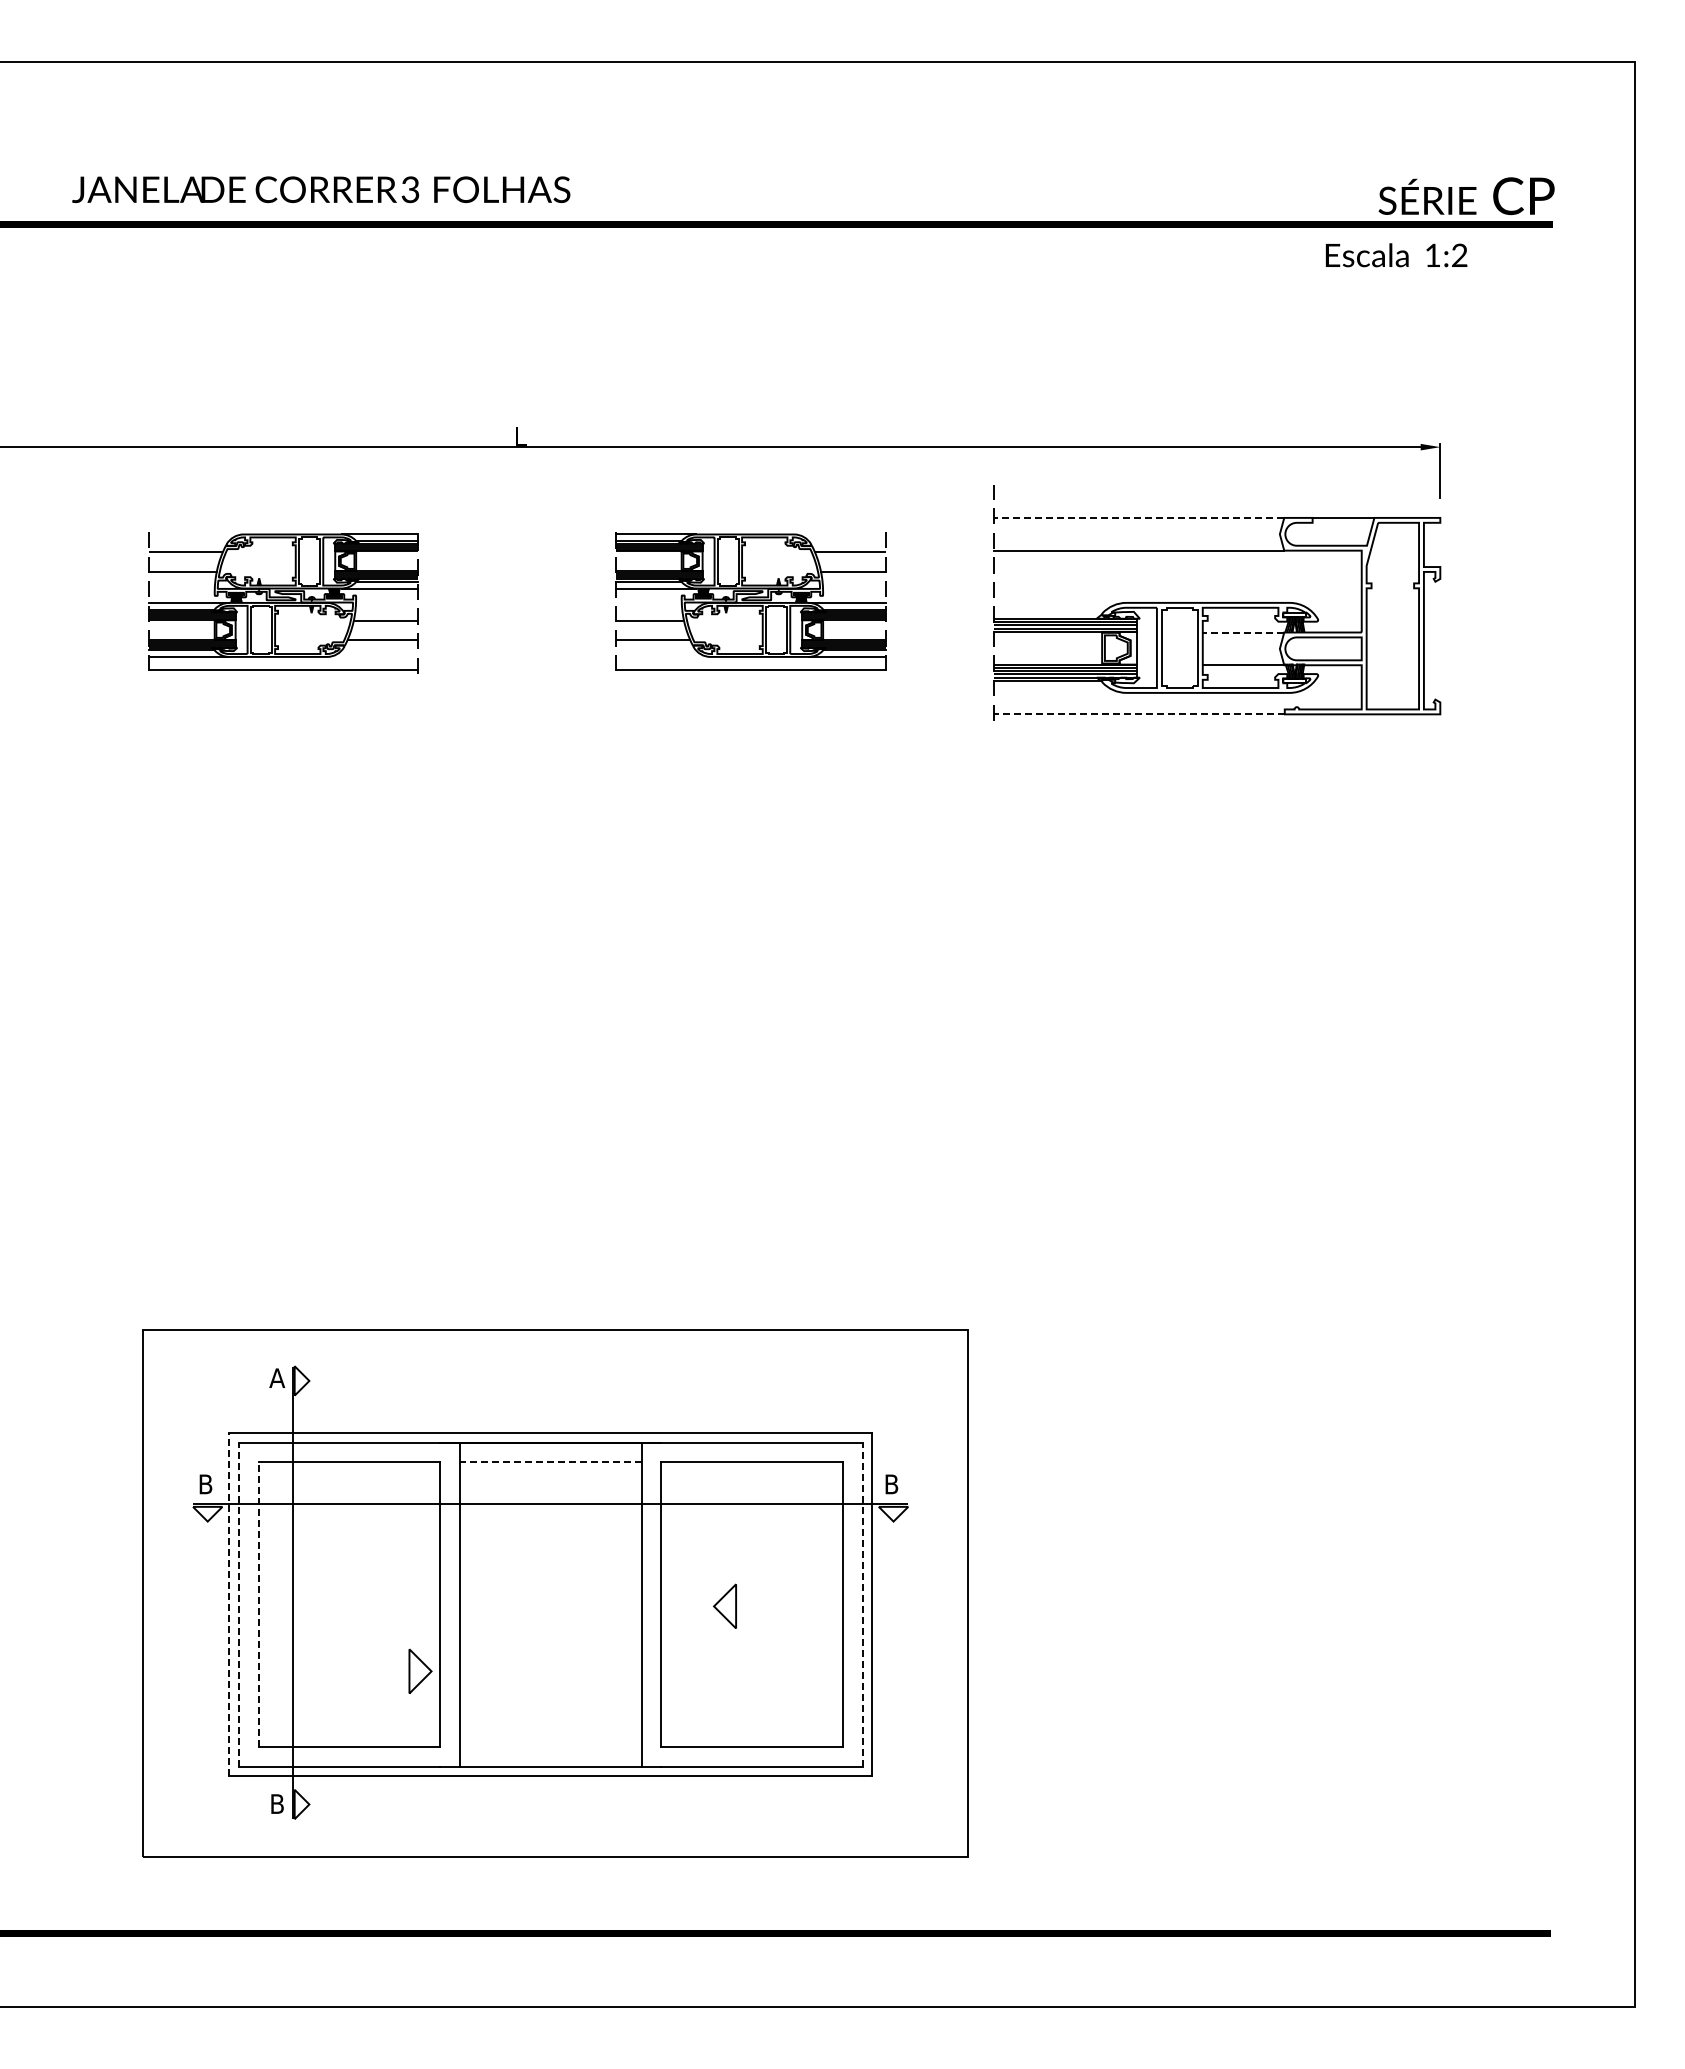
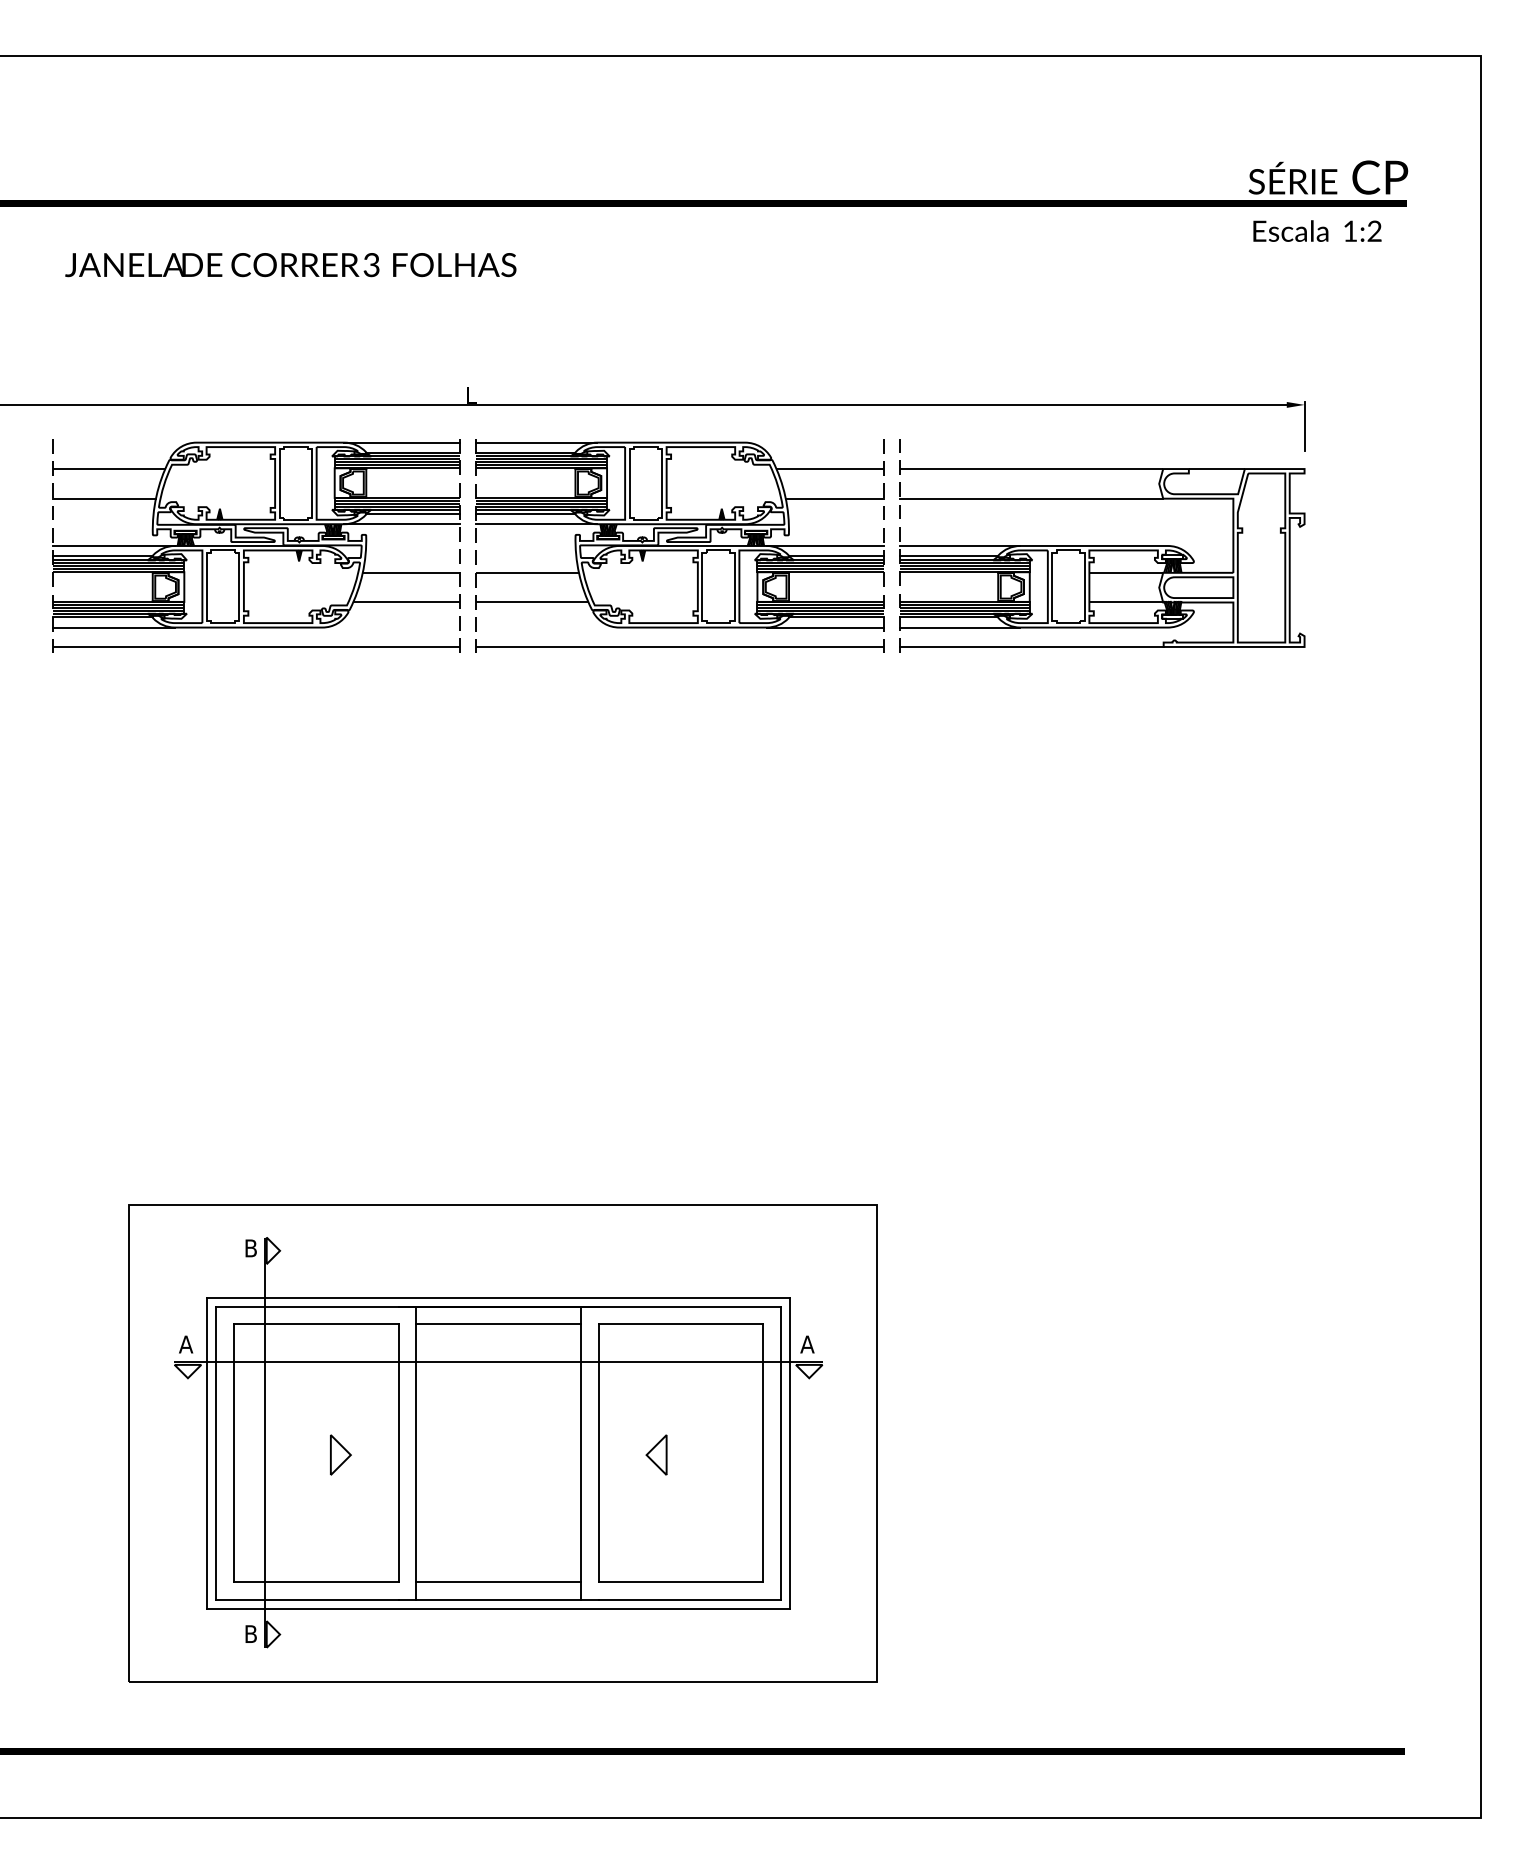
text: (321, 189) -> (291, 264), moved
text: (1396, 255) -> (1317, 231), moved
line: (1138, 517) -> (1031, 468), dashed -> solid
part: (283, 602) -> (256, 545), size x1.67
part: (750, 602) -> (679, 545), size x1.67
line: (1059, 602) -> (959, 545), added
line: (1047, 614) -> (948, 556), added
line: (1243, 632) -> (1126, 572), dashed -> solid
line: (1059, 692) -> (959, 627), added
line: (1139, 714) -> (1032, 647), dashed -> solid
text: (277, 1377) -> (251, 1247), A -> B
line: (550, 1462) -> (498, 1324), dashed -> solid
text: (205, 1484) -> (185, 1344), B -> A
text: (891, 1484) -> (807, 1344), B -> A
line: (229, 1604) -> (207, 1453), dashed -> solid
line: (238, 1604) -> (215, 1453), dashed -> solid
line: (258, 1604) -> (233, 1453), dashed -> solid
line: (862, 1604) -> (781, 1453), dashed -> solid
part: (420, 1670) -> (340, 1454), moved
line: (550, 1747) -> (498, 1582), added

